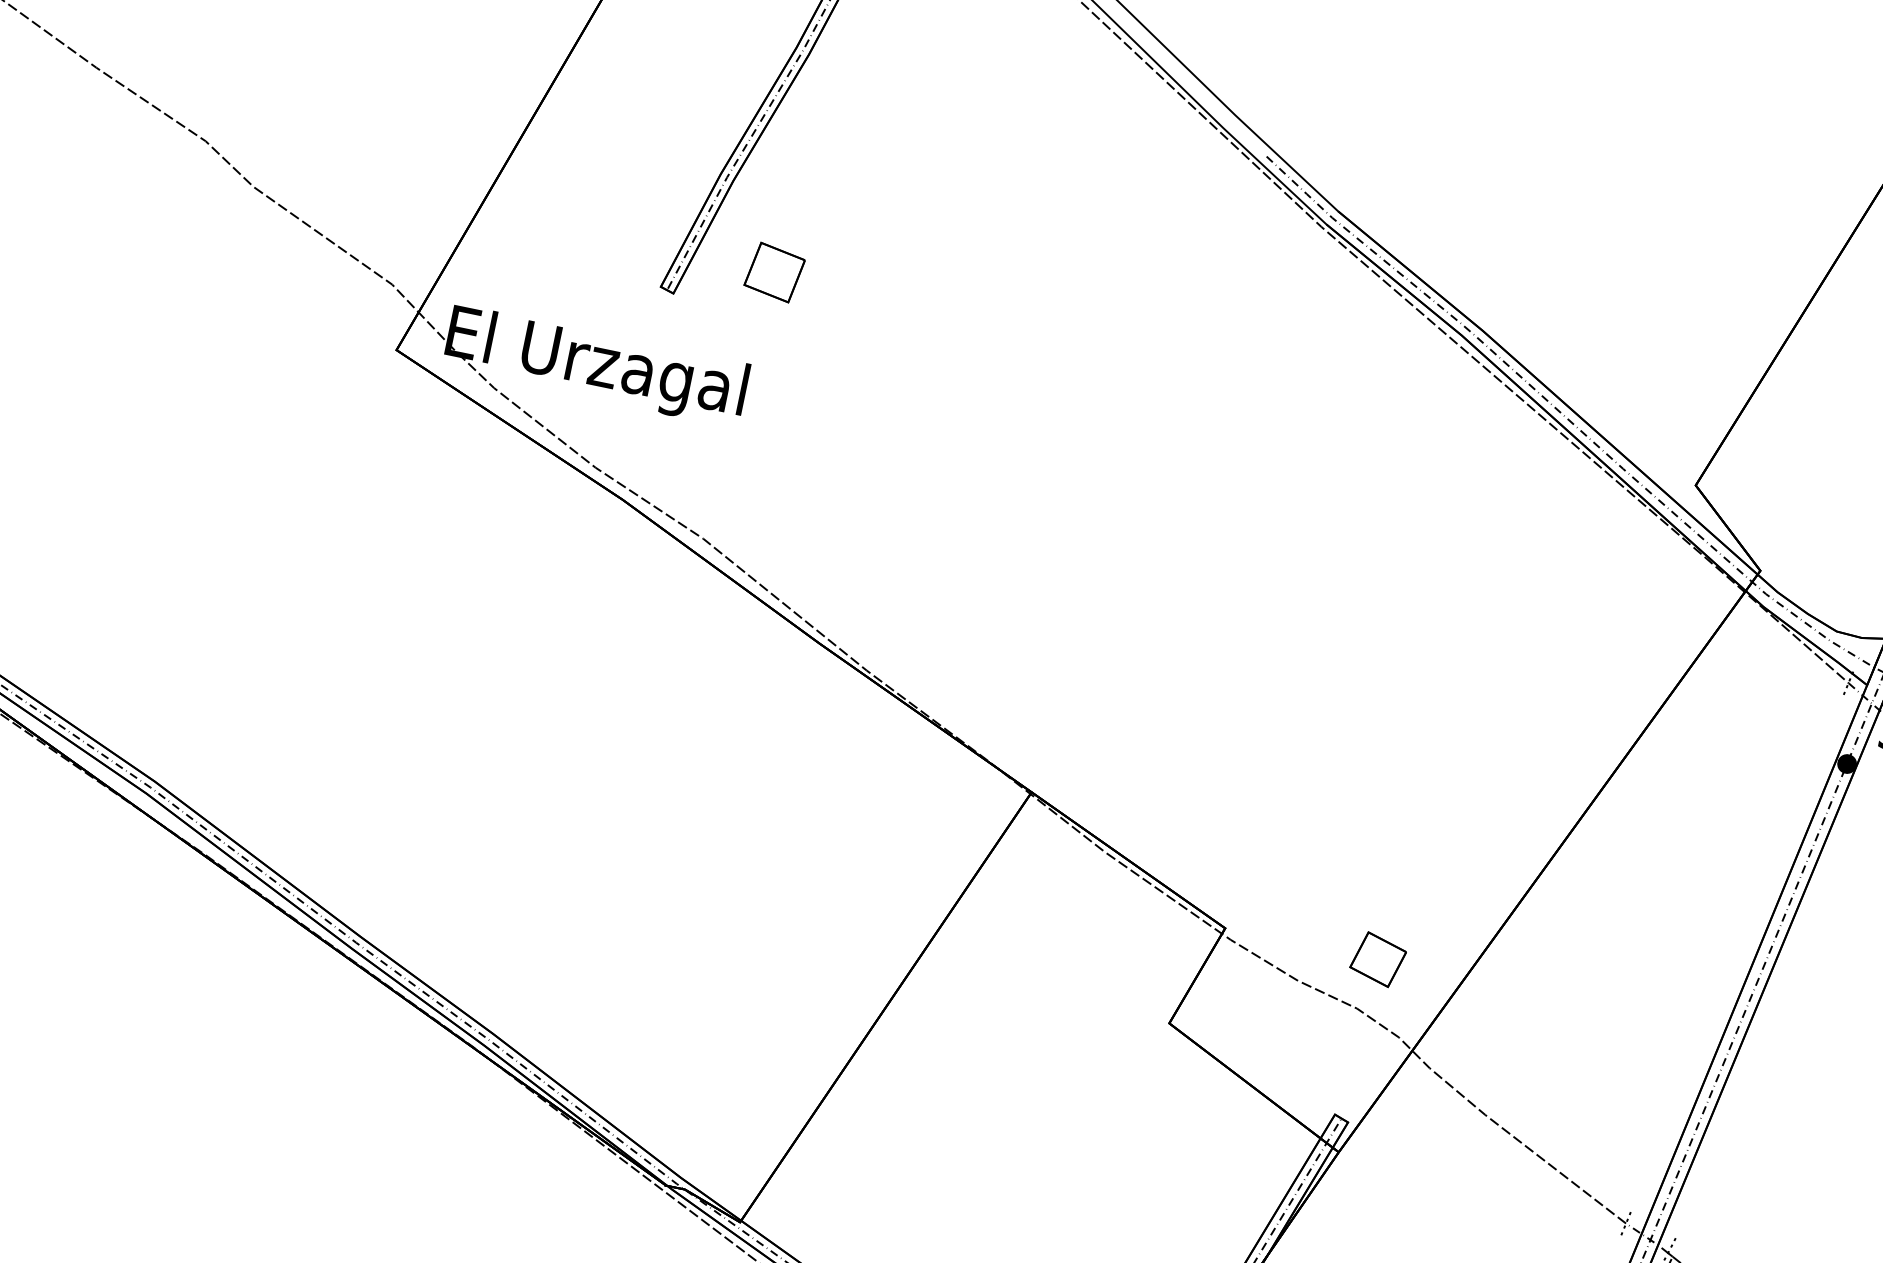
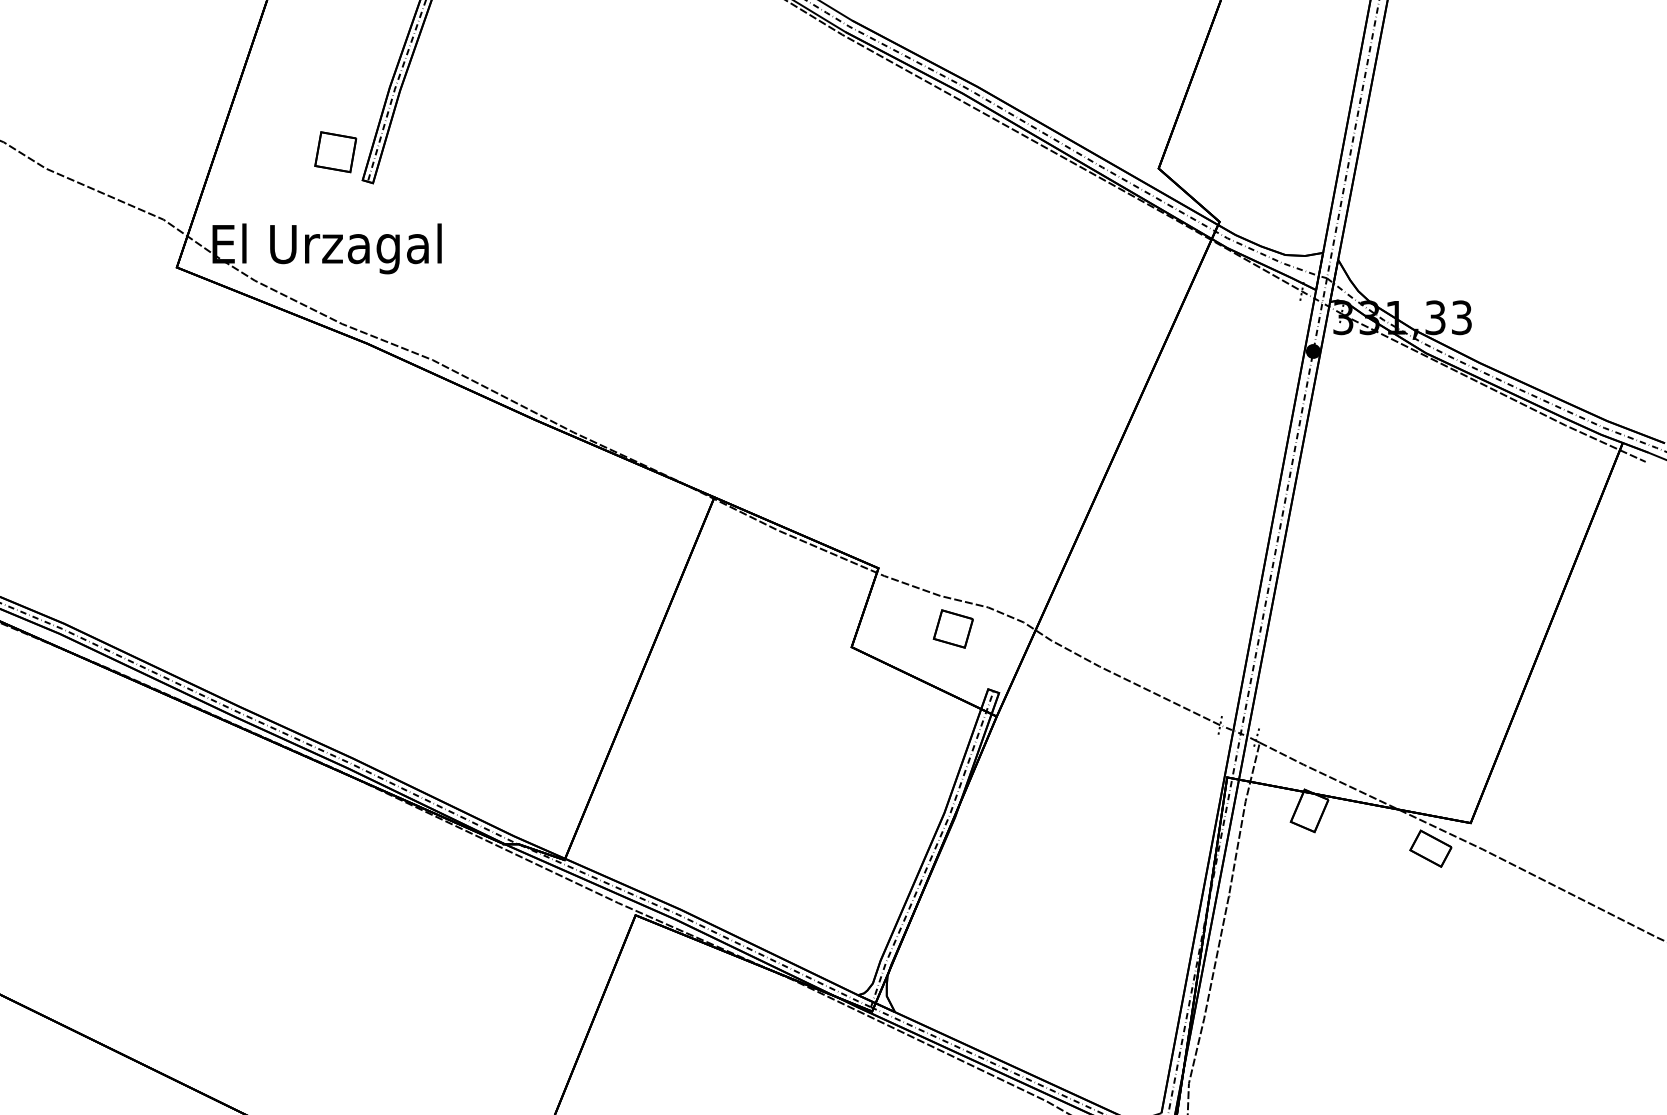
part: (774, 272) -> (335, 152), moved
part: (1377, 958) -> (952, 628), moved

